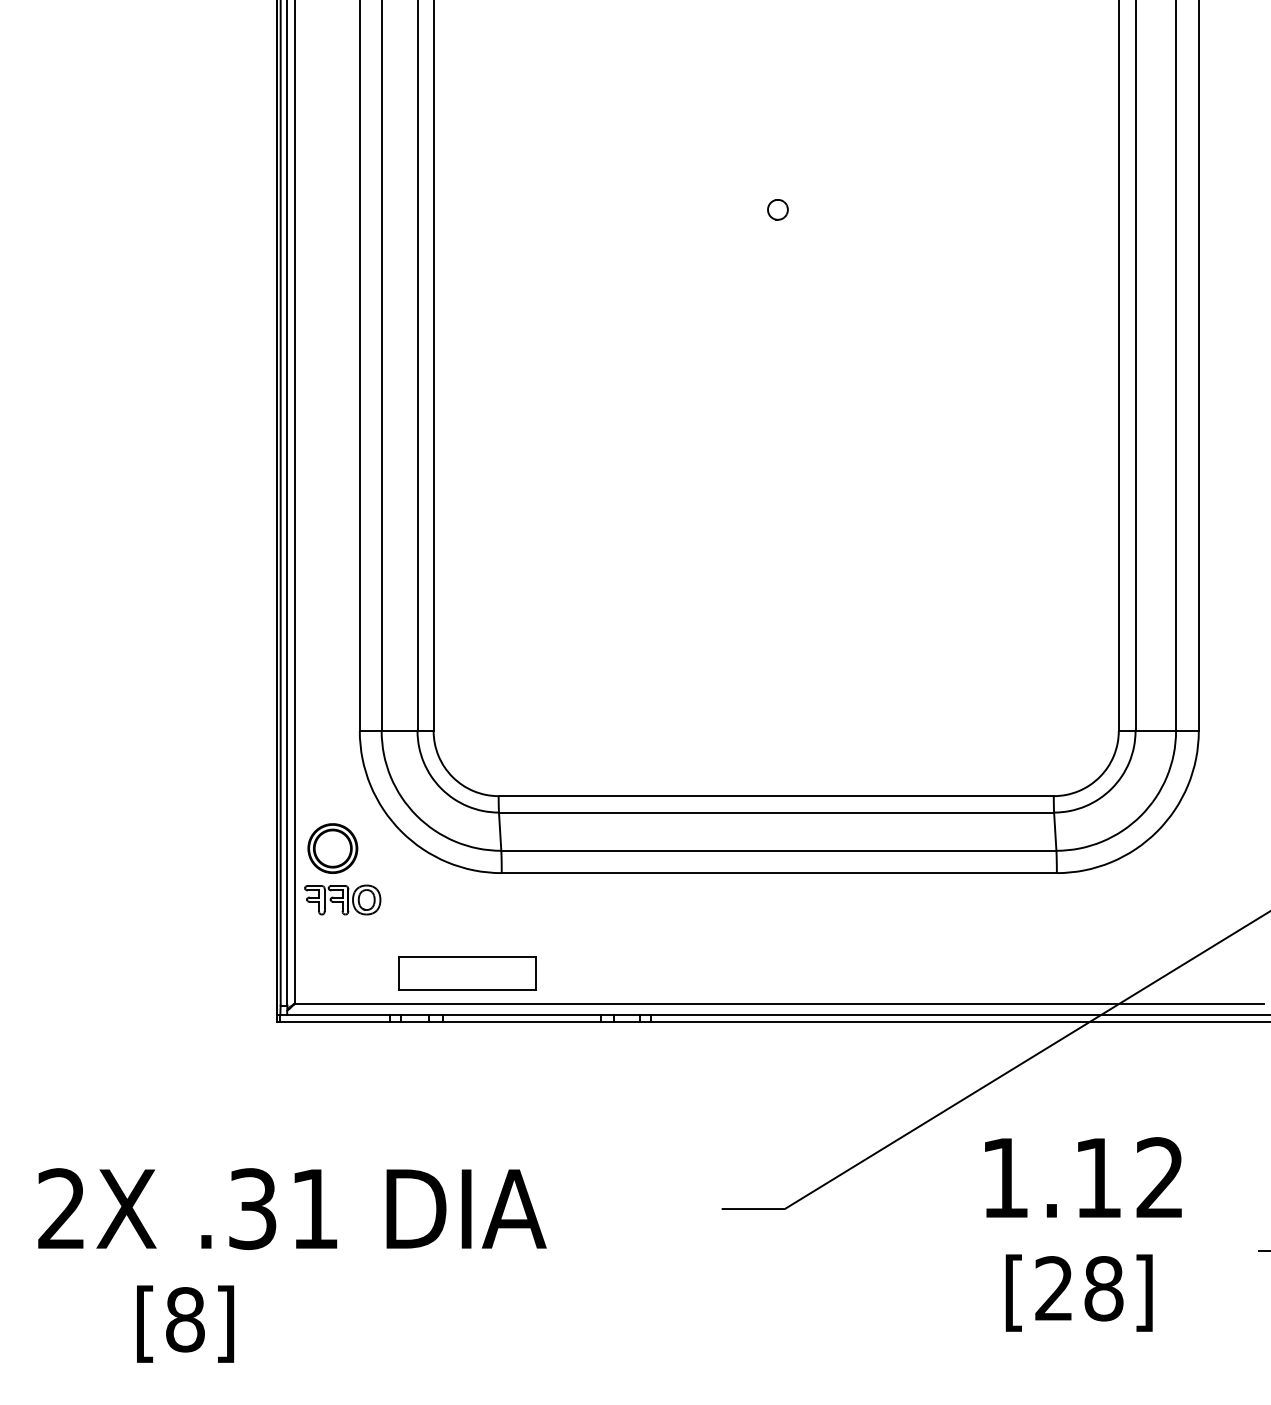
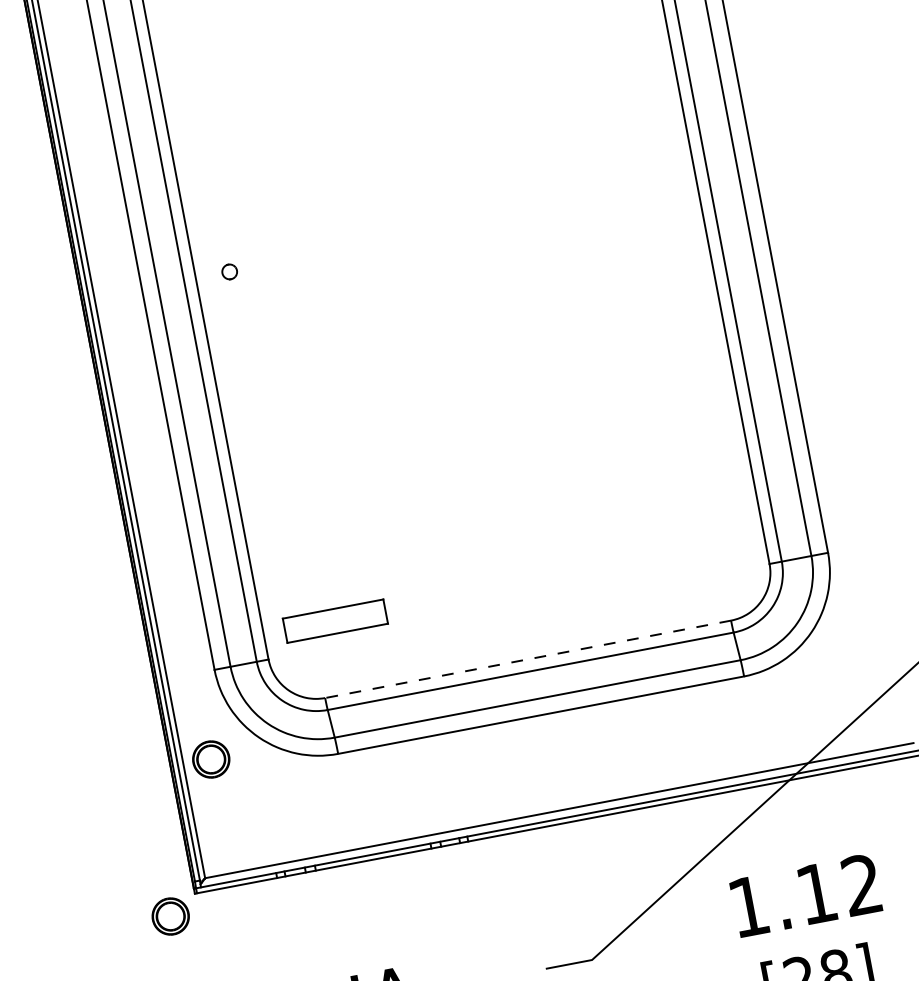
part: (777, 209) -> (229, 271), moved
line: (776, 796) -> (528, 659), solid -> dashed
part: (342, 899) -> (225, 795), removed
part: (467, 973) -> (335, 621), moved
part: (239, 1045) -> (170, 916), added

